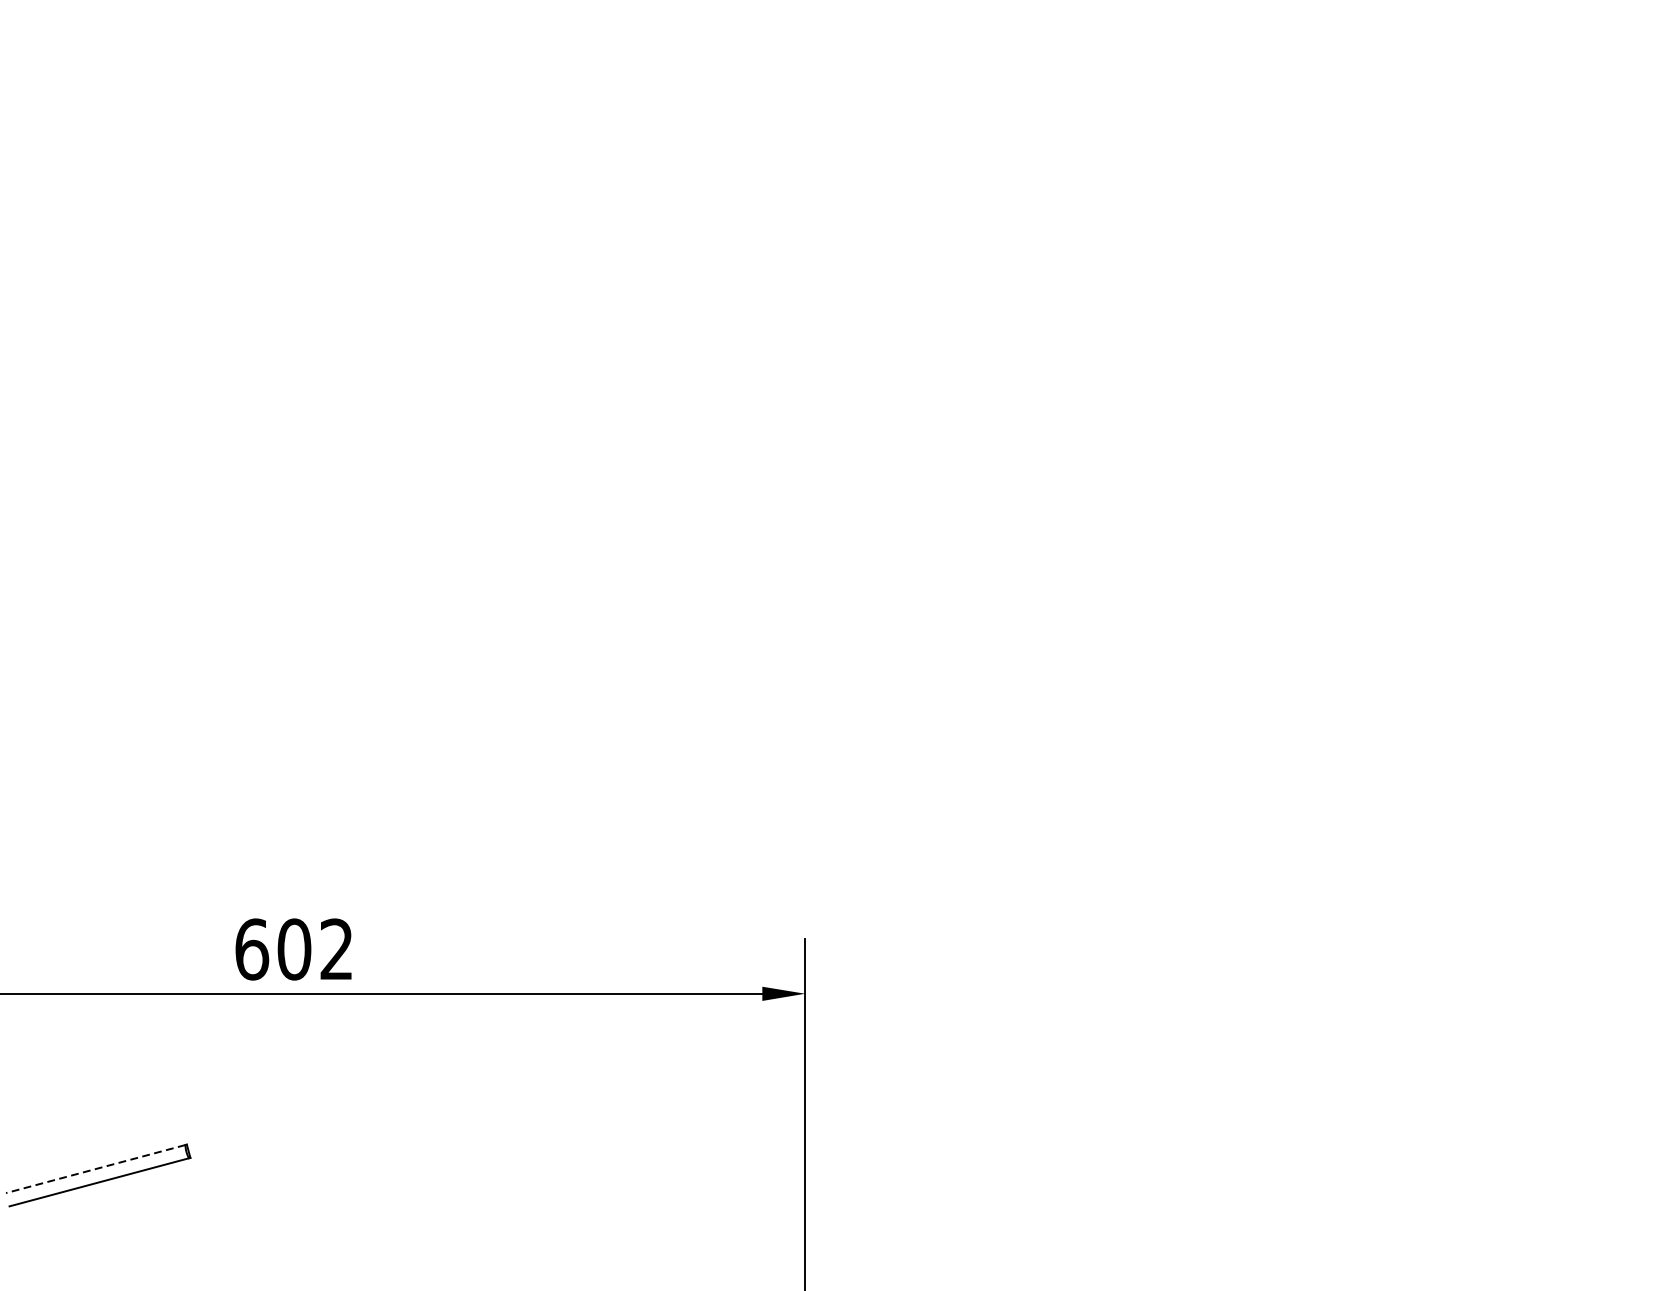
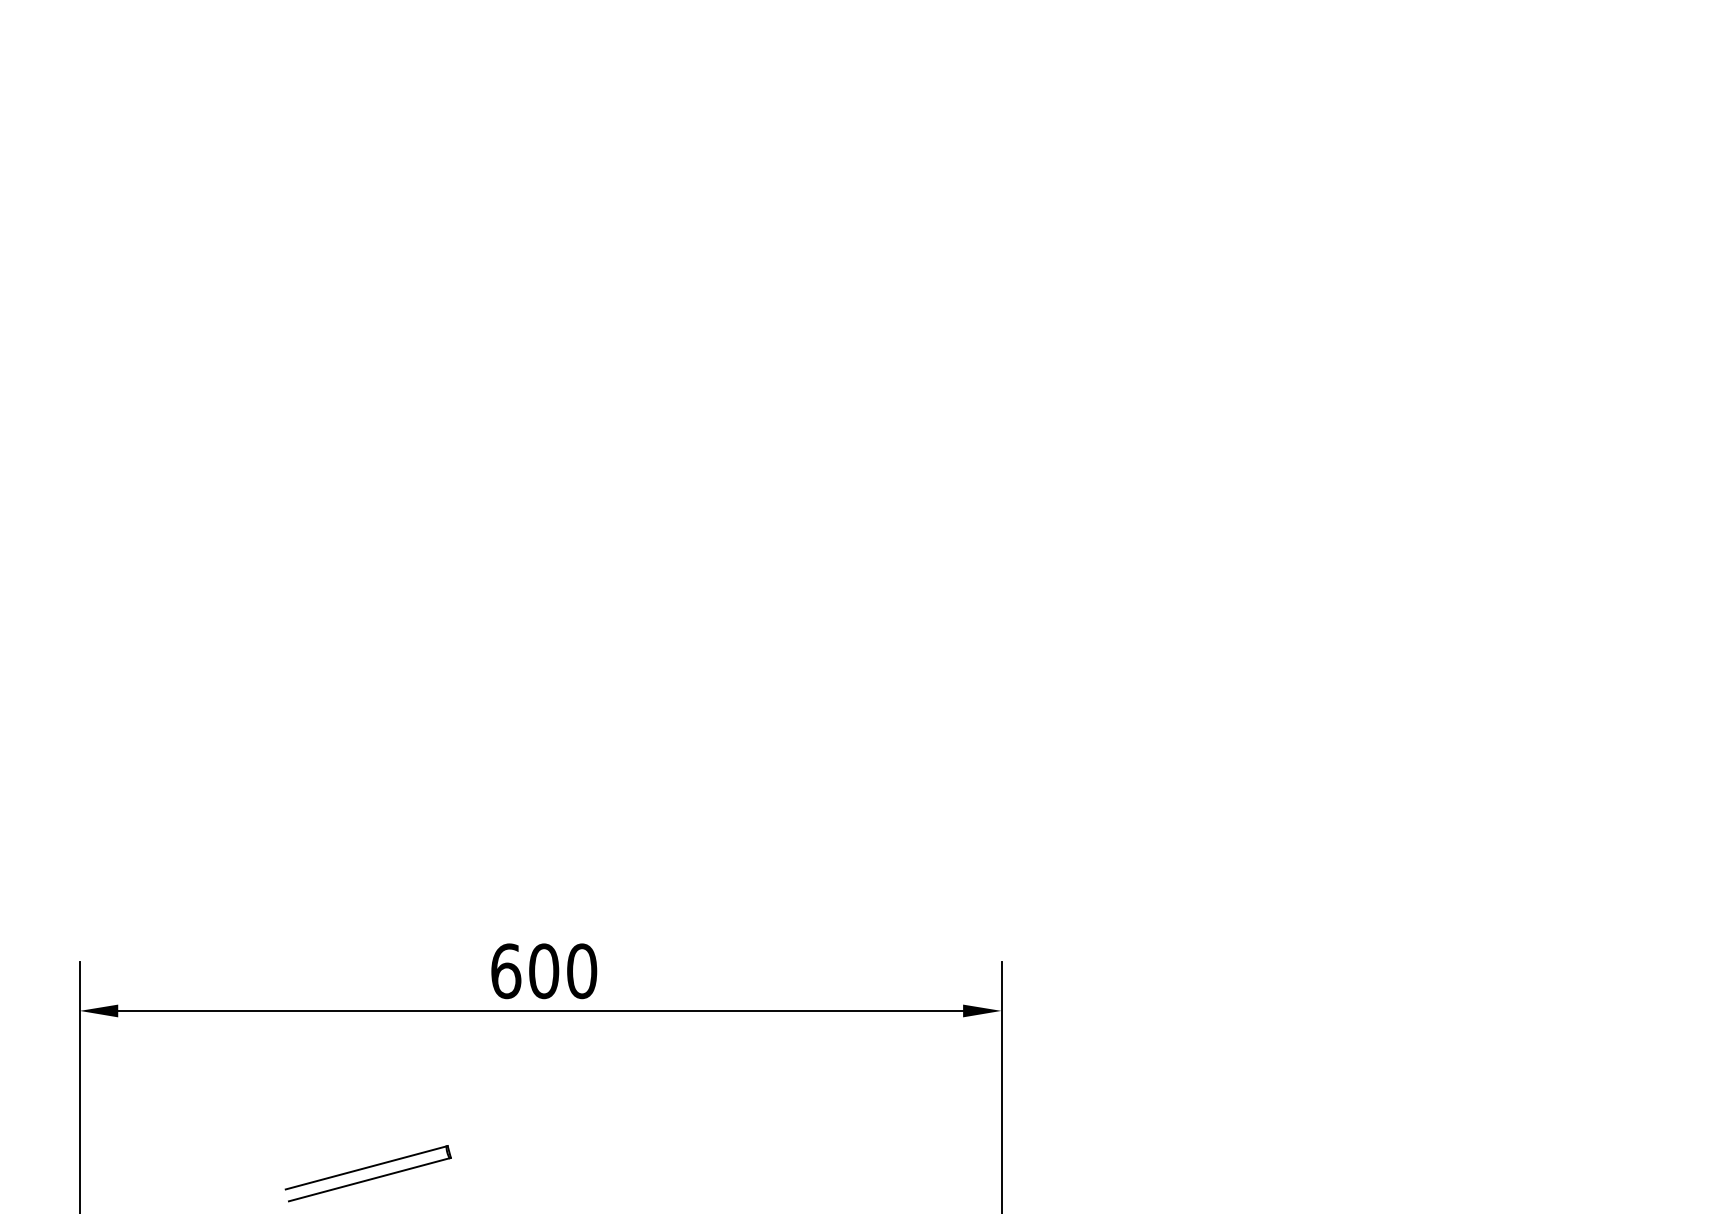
text: (337, 949) -> (582, 971), 602 -> 600
line: (95, 1169) -> (365, 1168), dashed -> solid

